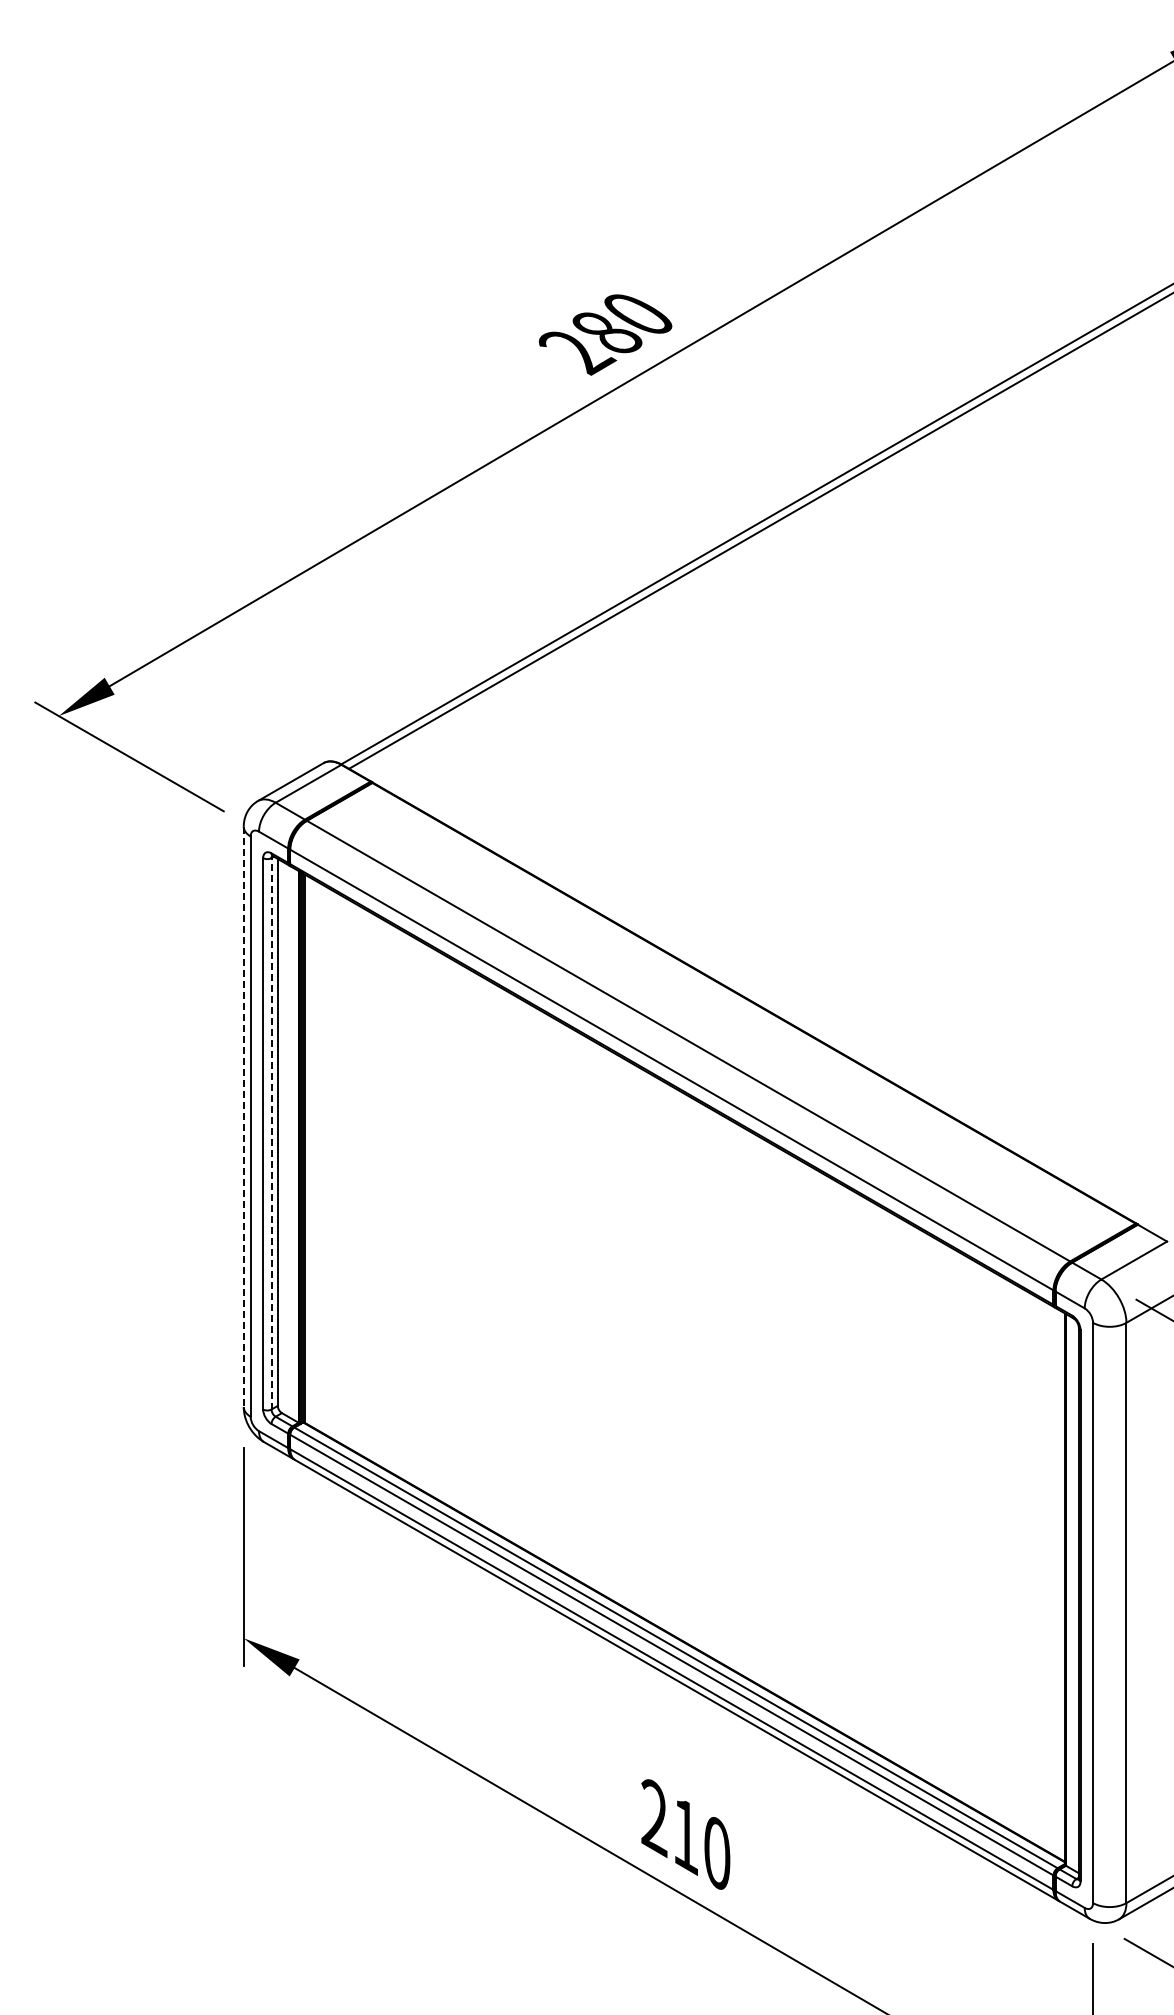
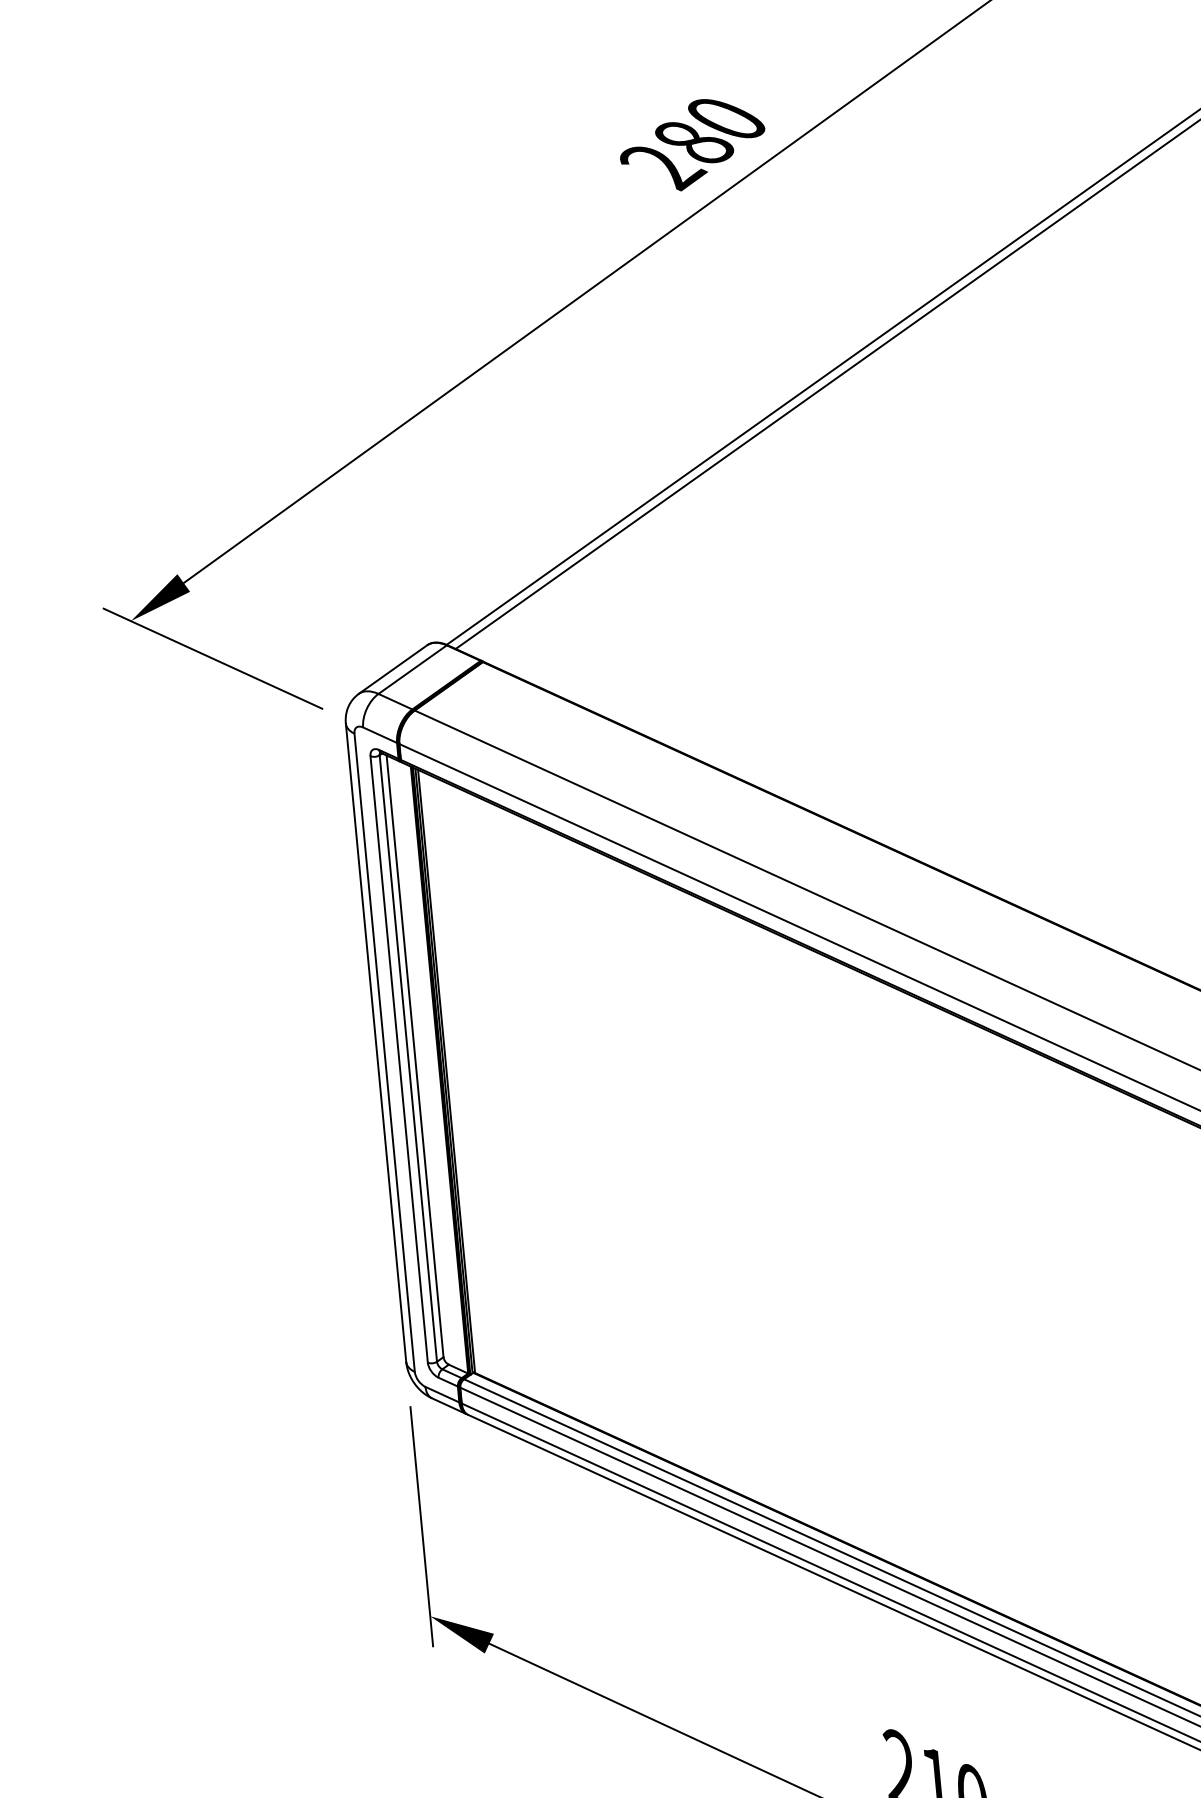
line: (243, 1117) -> (375, 1043), dashed -> solid
line: (271, 1133) -> (408, 1058), dashed -> solid

